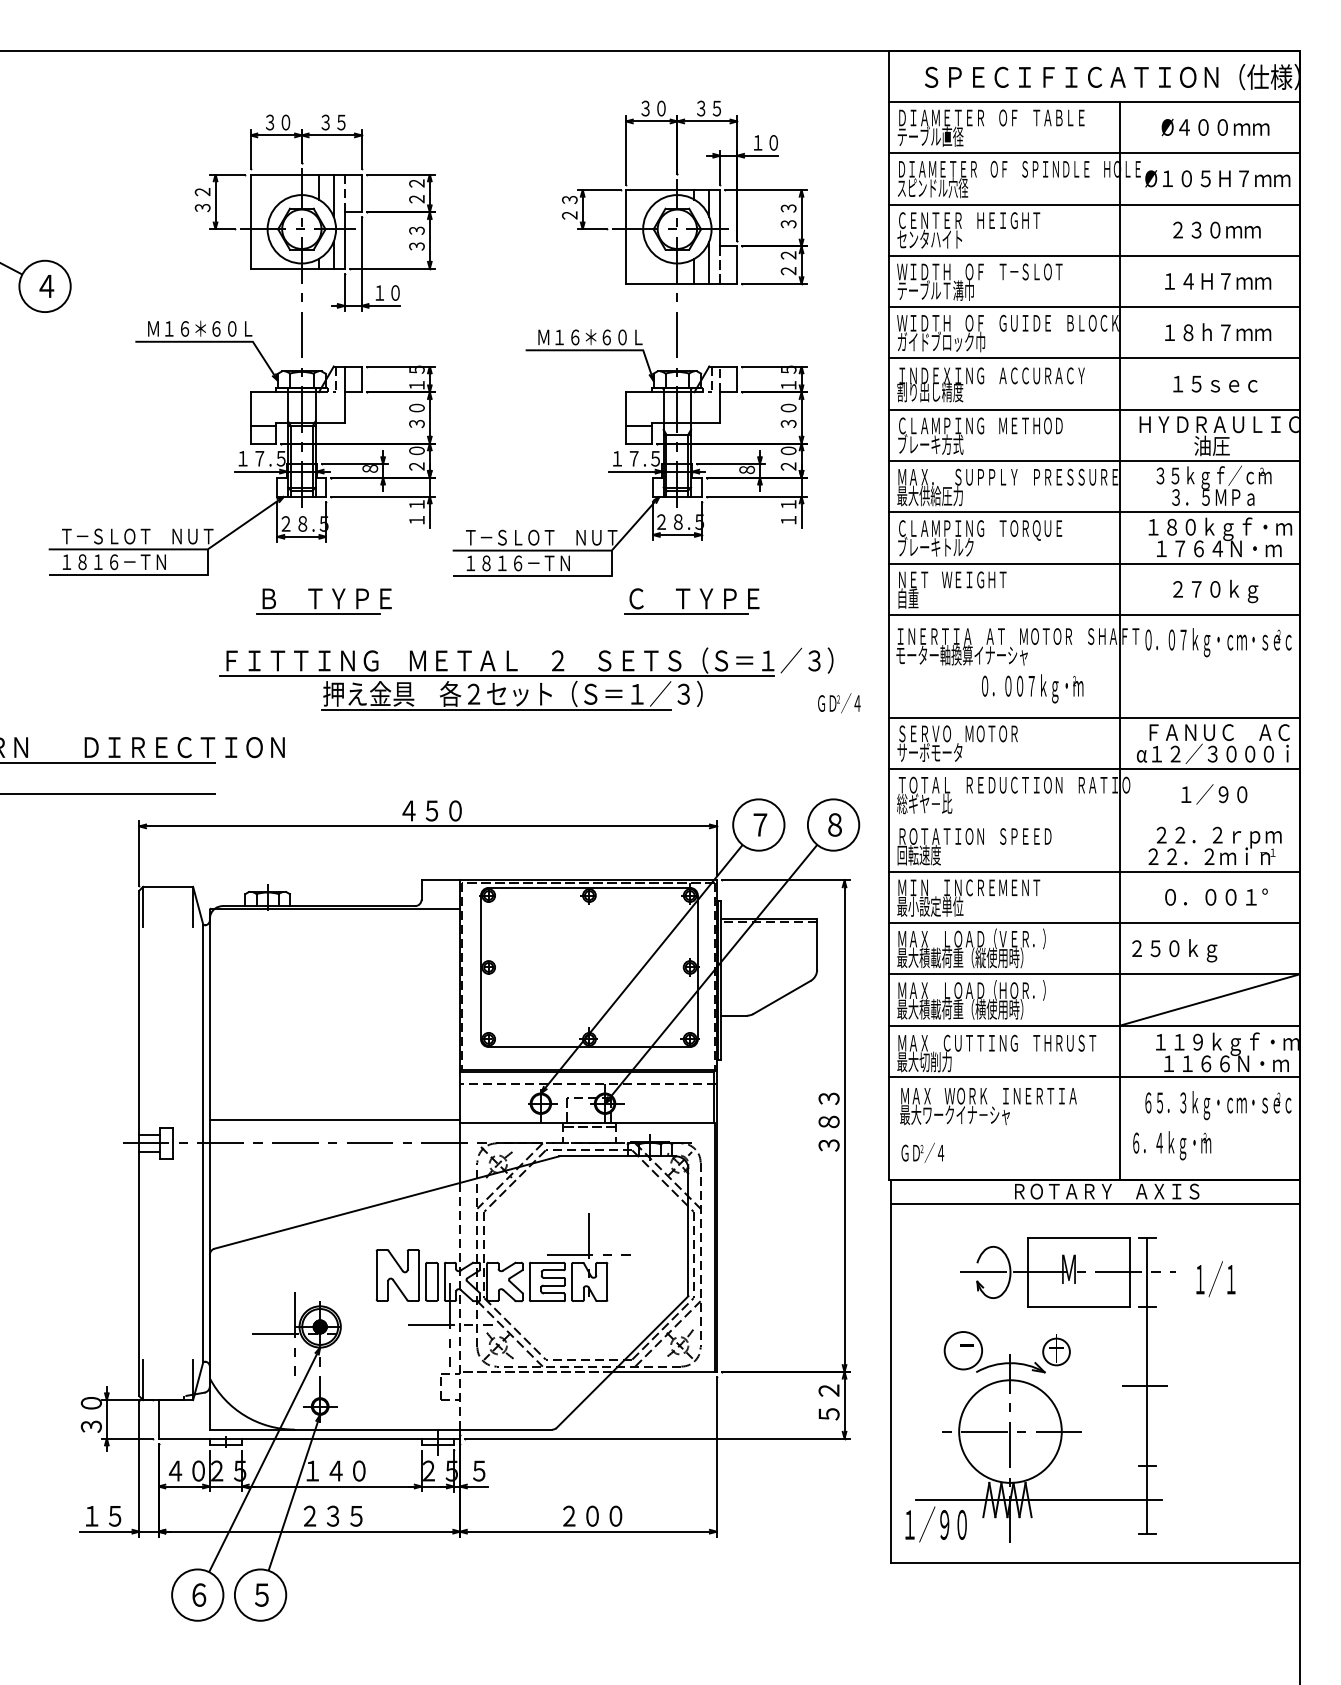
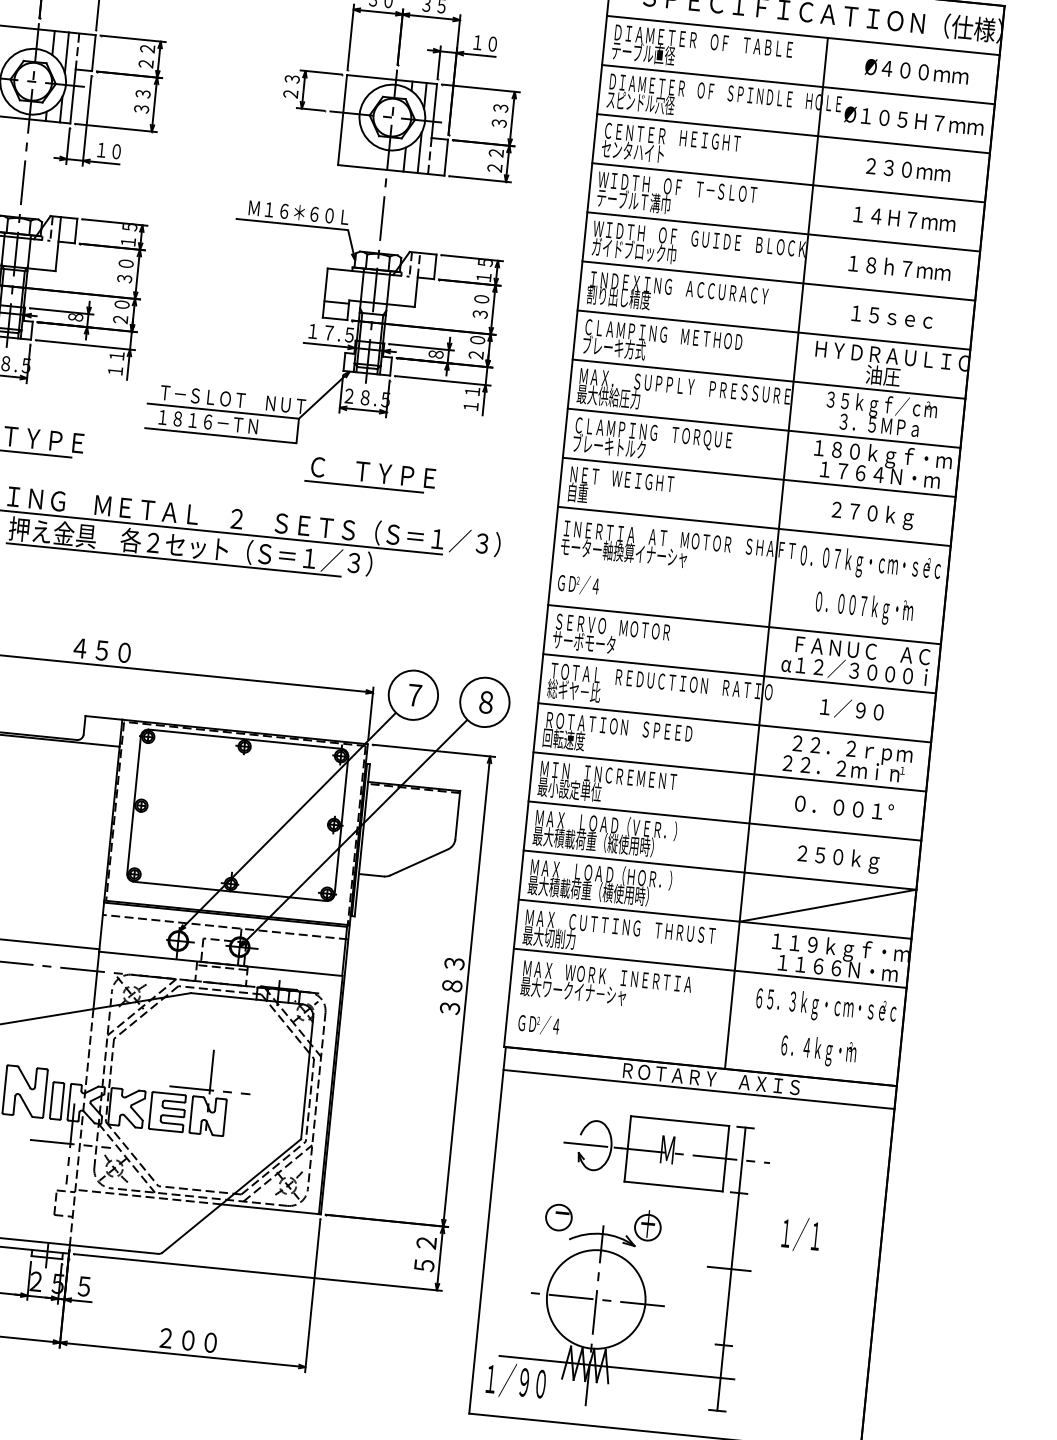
text: (1032, 688) -> (864, 608), moved
text: (839, 703) -> (578, 584), moved
line: (1094, 820) -> (734, 722), added
text: (1174, 950) -> (838, 858), moved
text: (1172, 1145) -> (819, 1051), moved
text: (1215, 1279) -> (800, 1234), moved
circle: (963, 1350) -> (559, 1217), size x0.71

